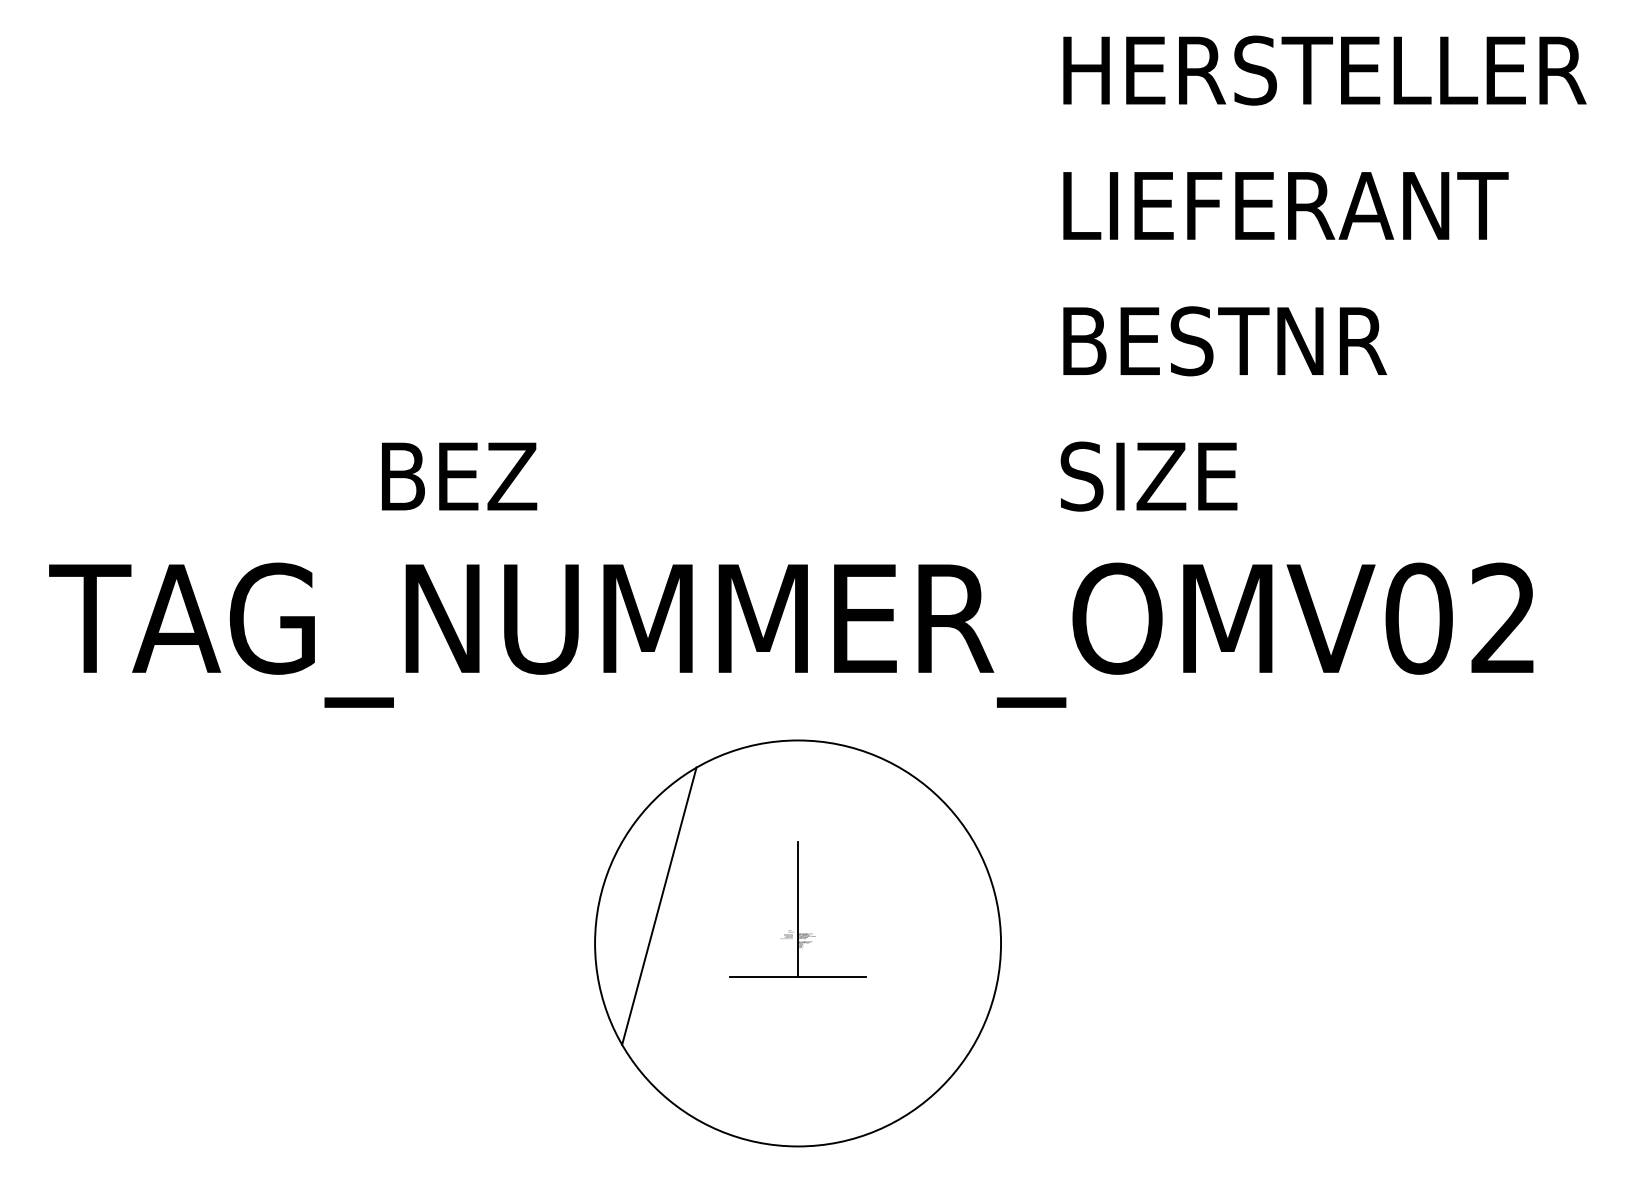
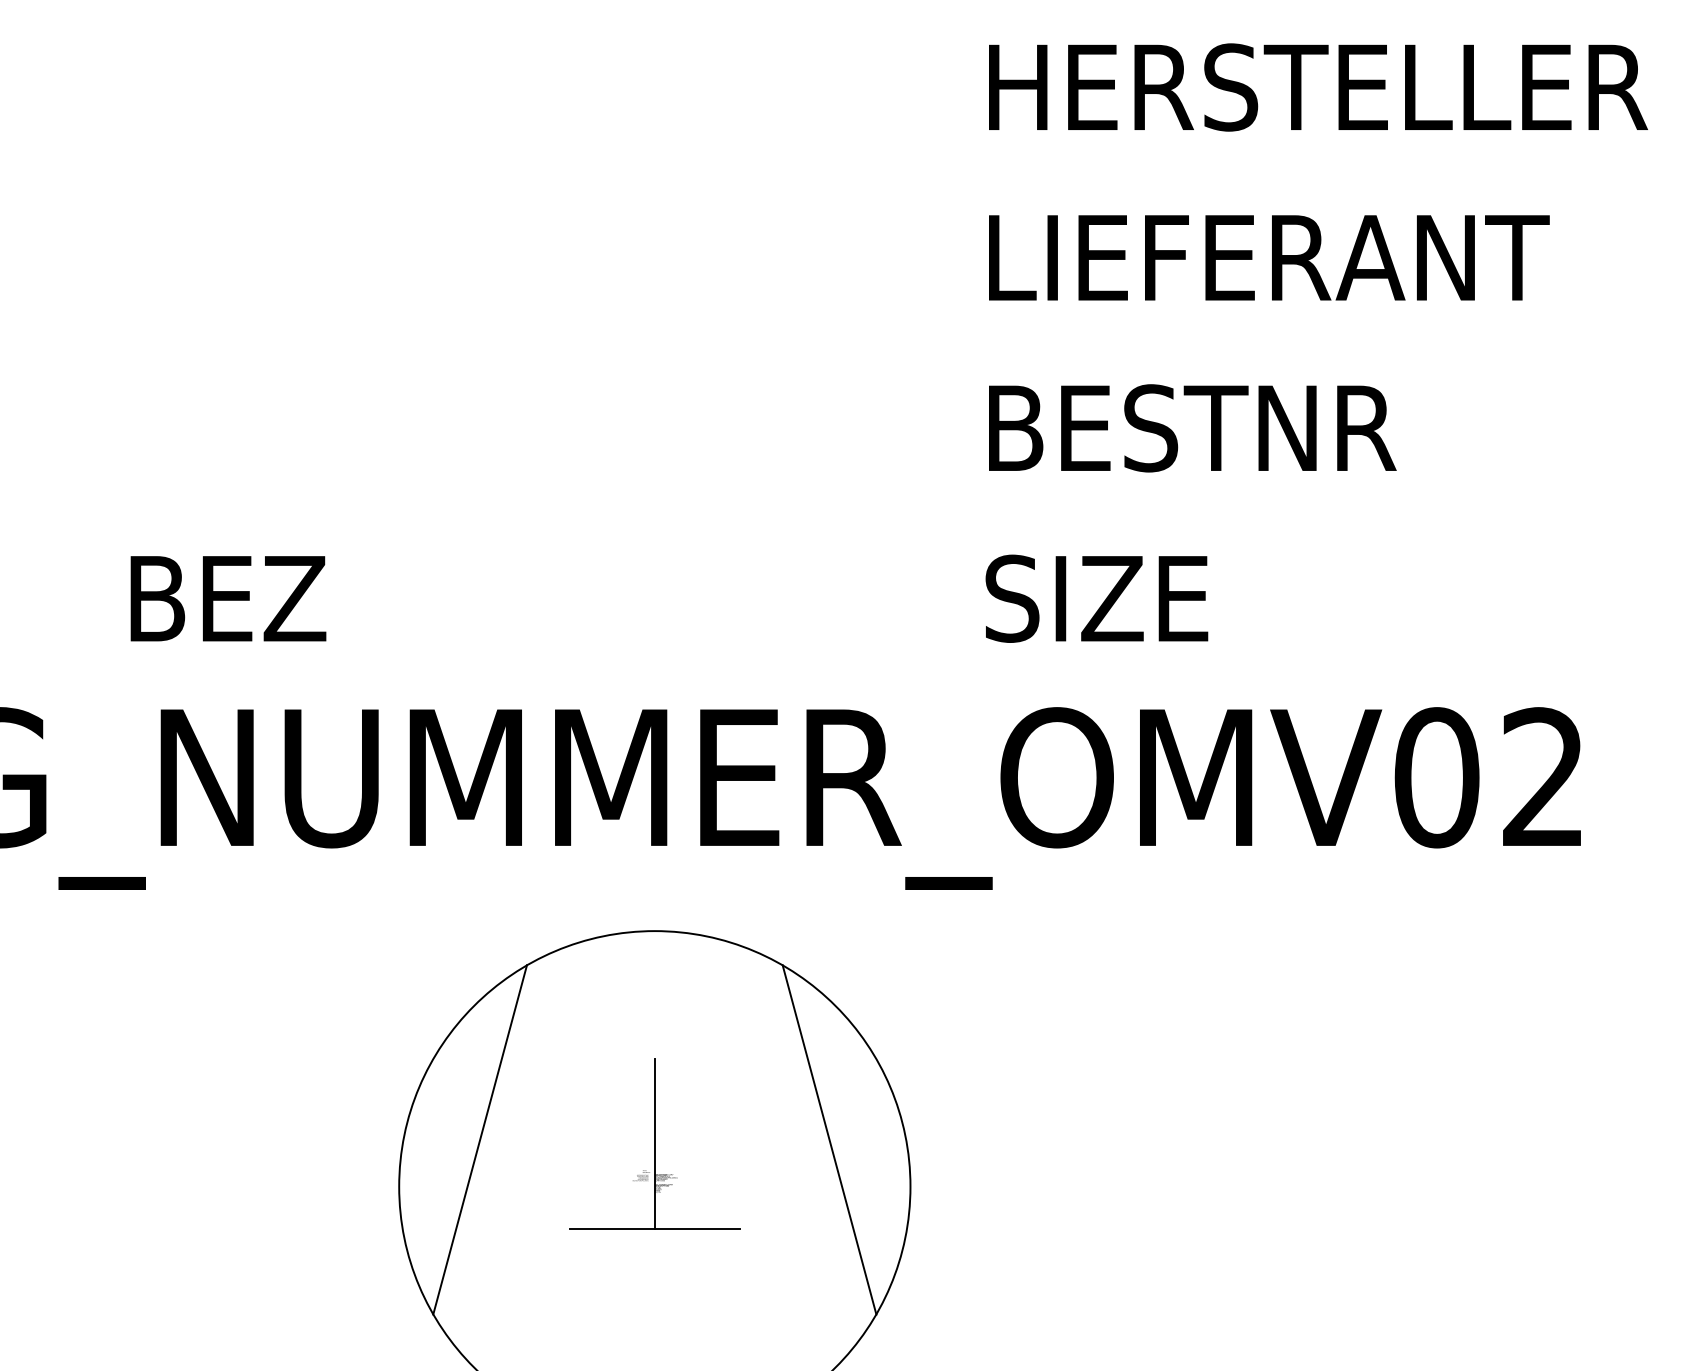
line: (936, 905) -> (829, 1138), added

